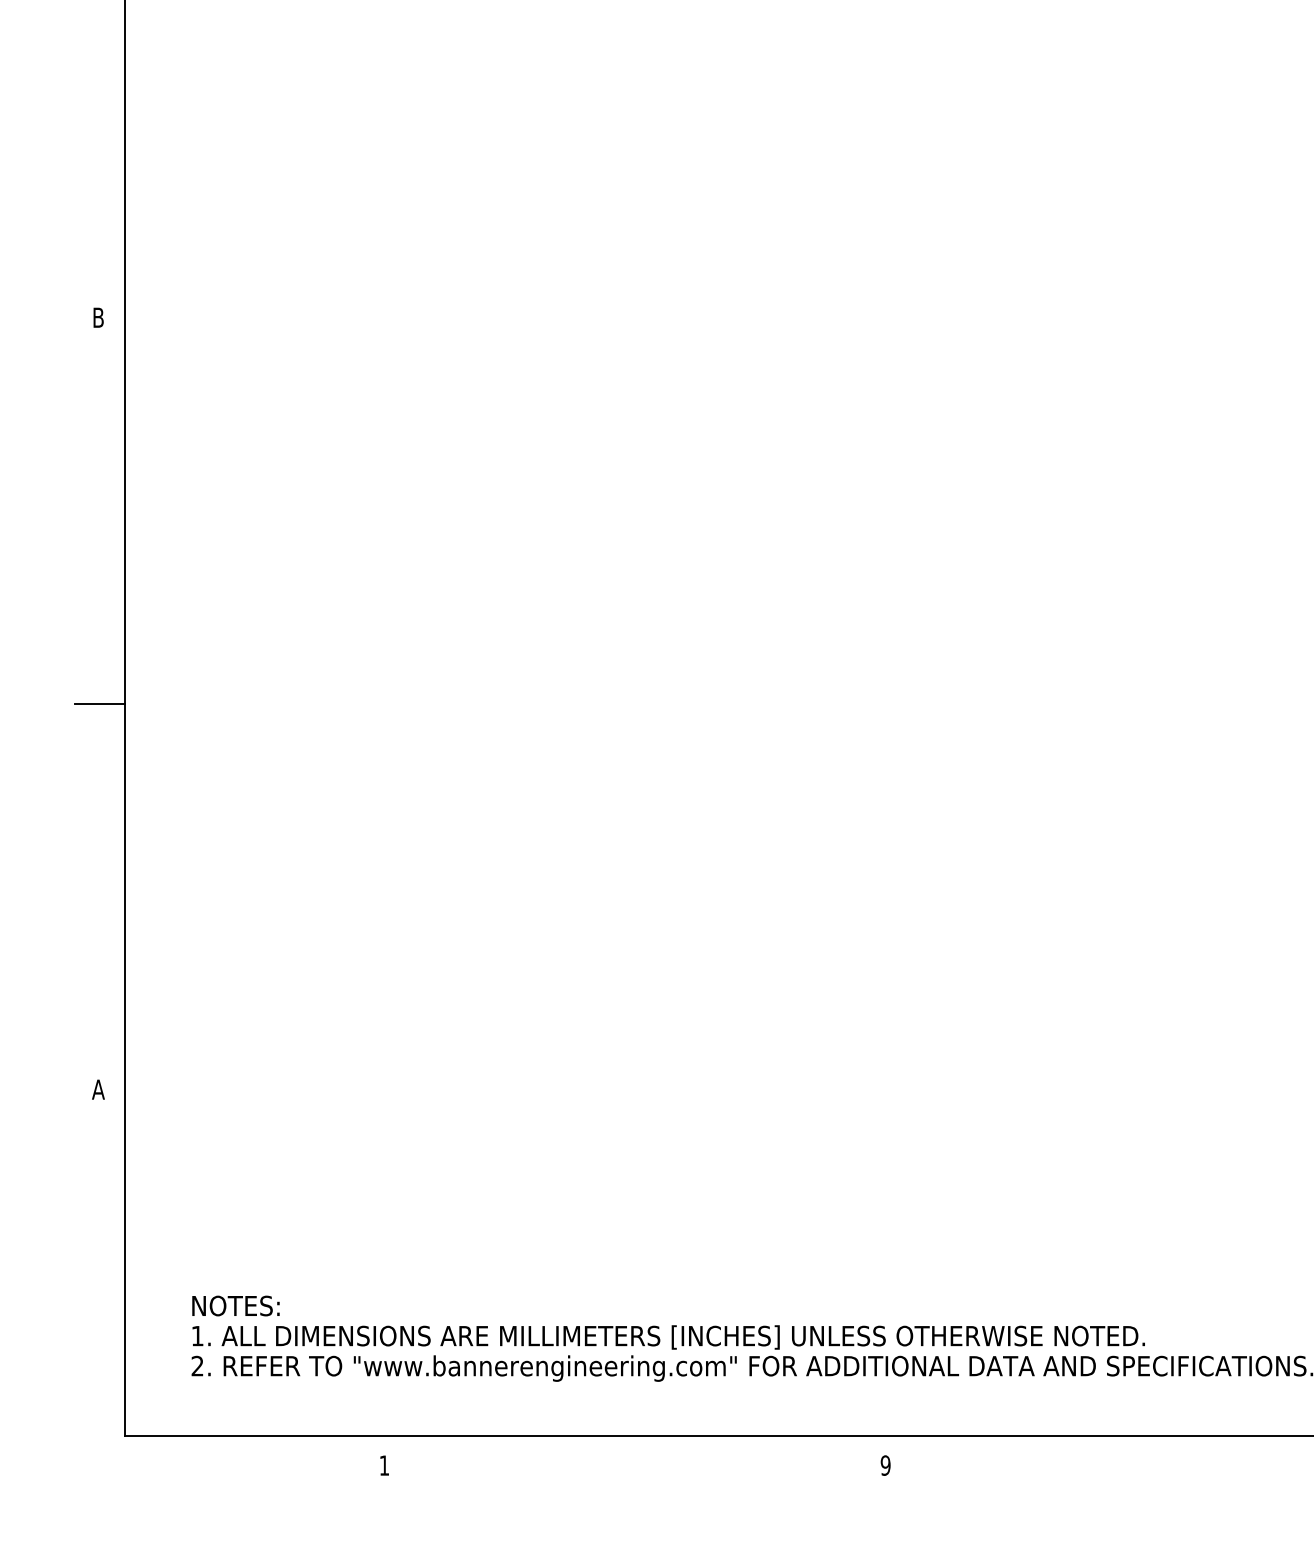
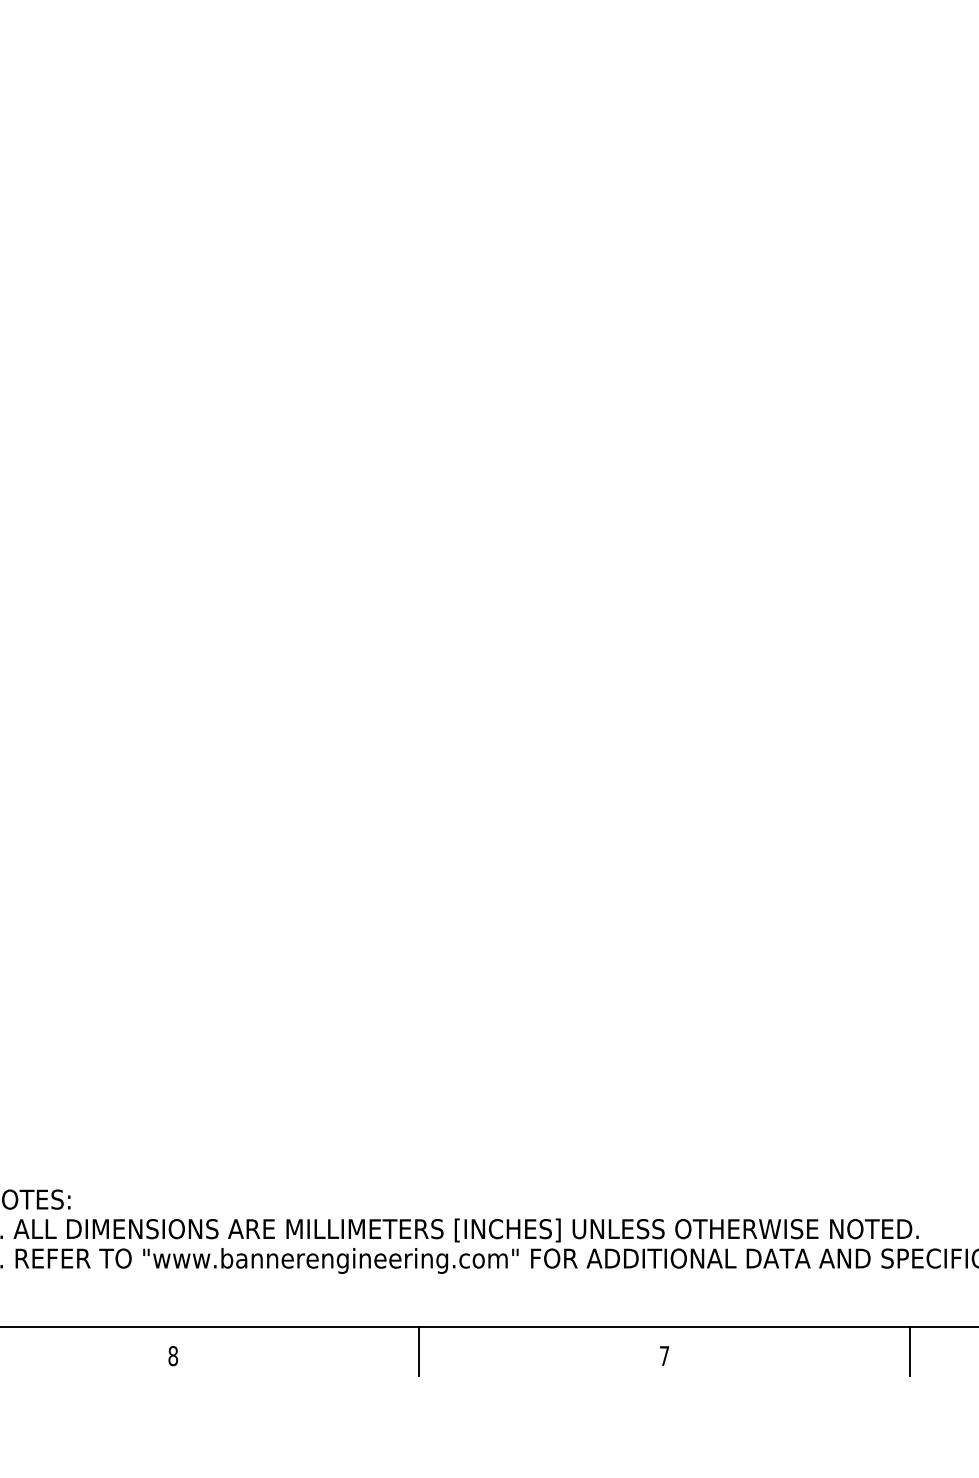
line: (635, 1460) -> (419, 1351), added
line: (1136, 1460) -> (910, 1351), added
text: (384, 1465) -> (173, 1355), 1 -> 8
text: (885, 1465) -> (664, 1355), 9 -> 7

